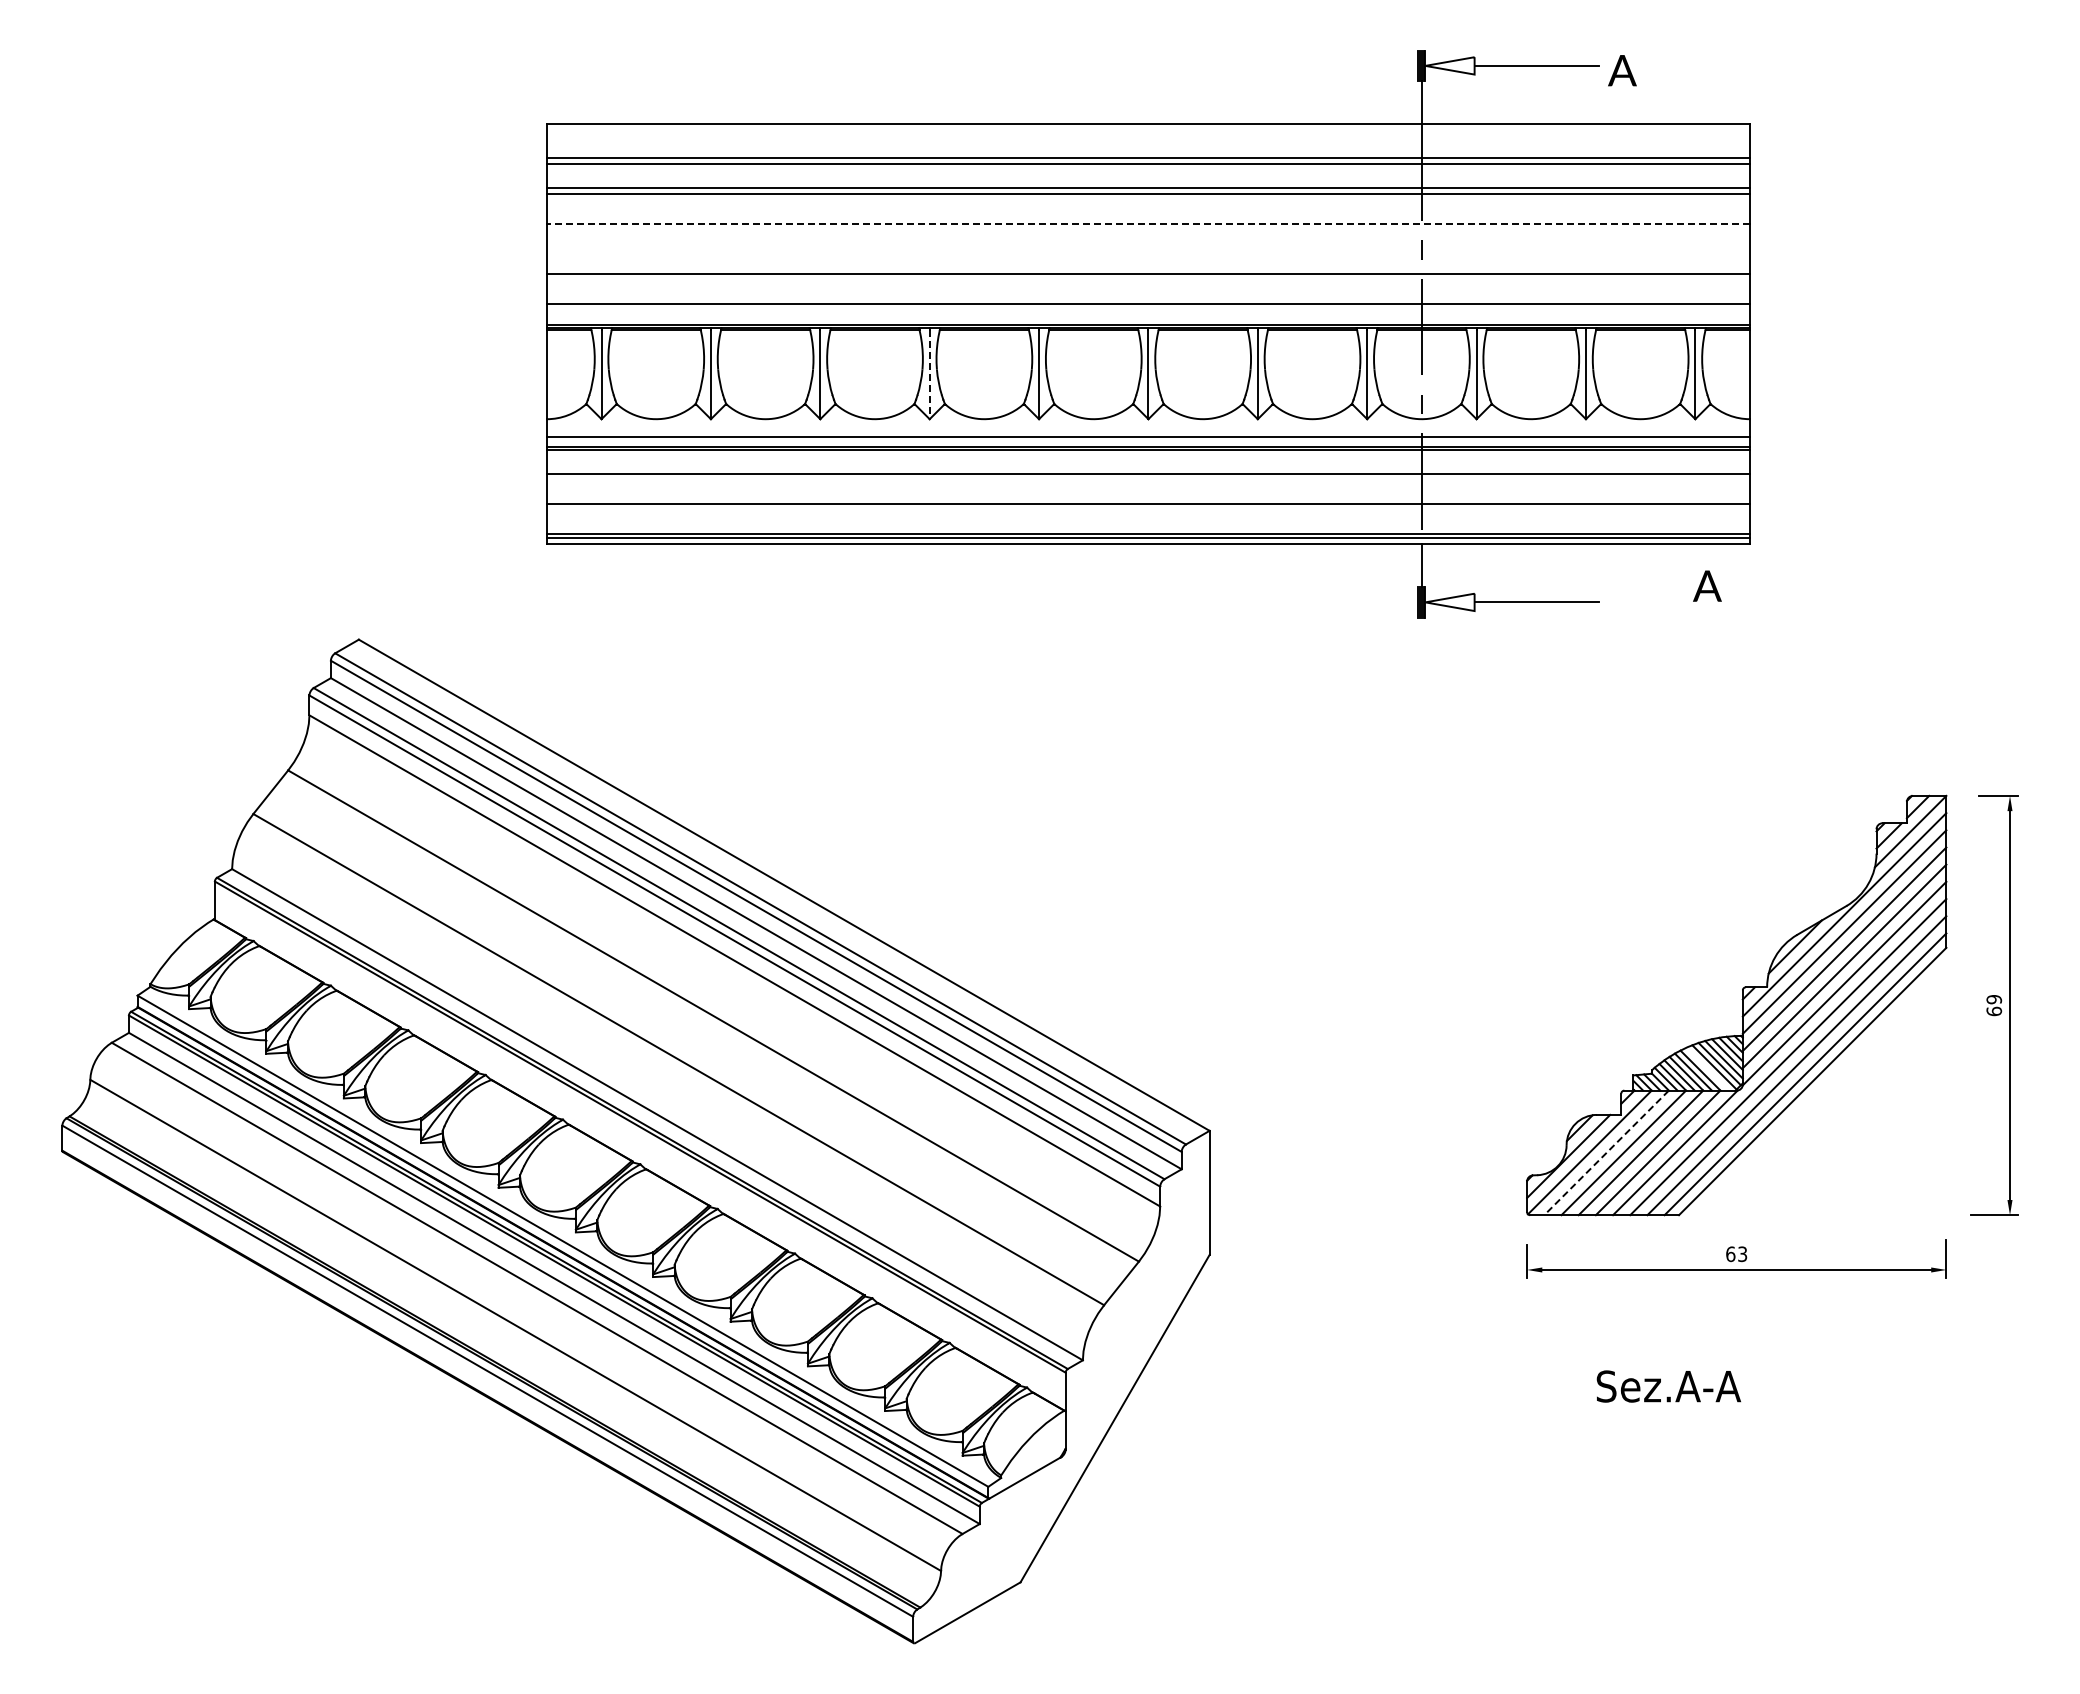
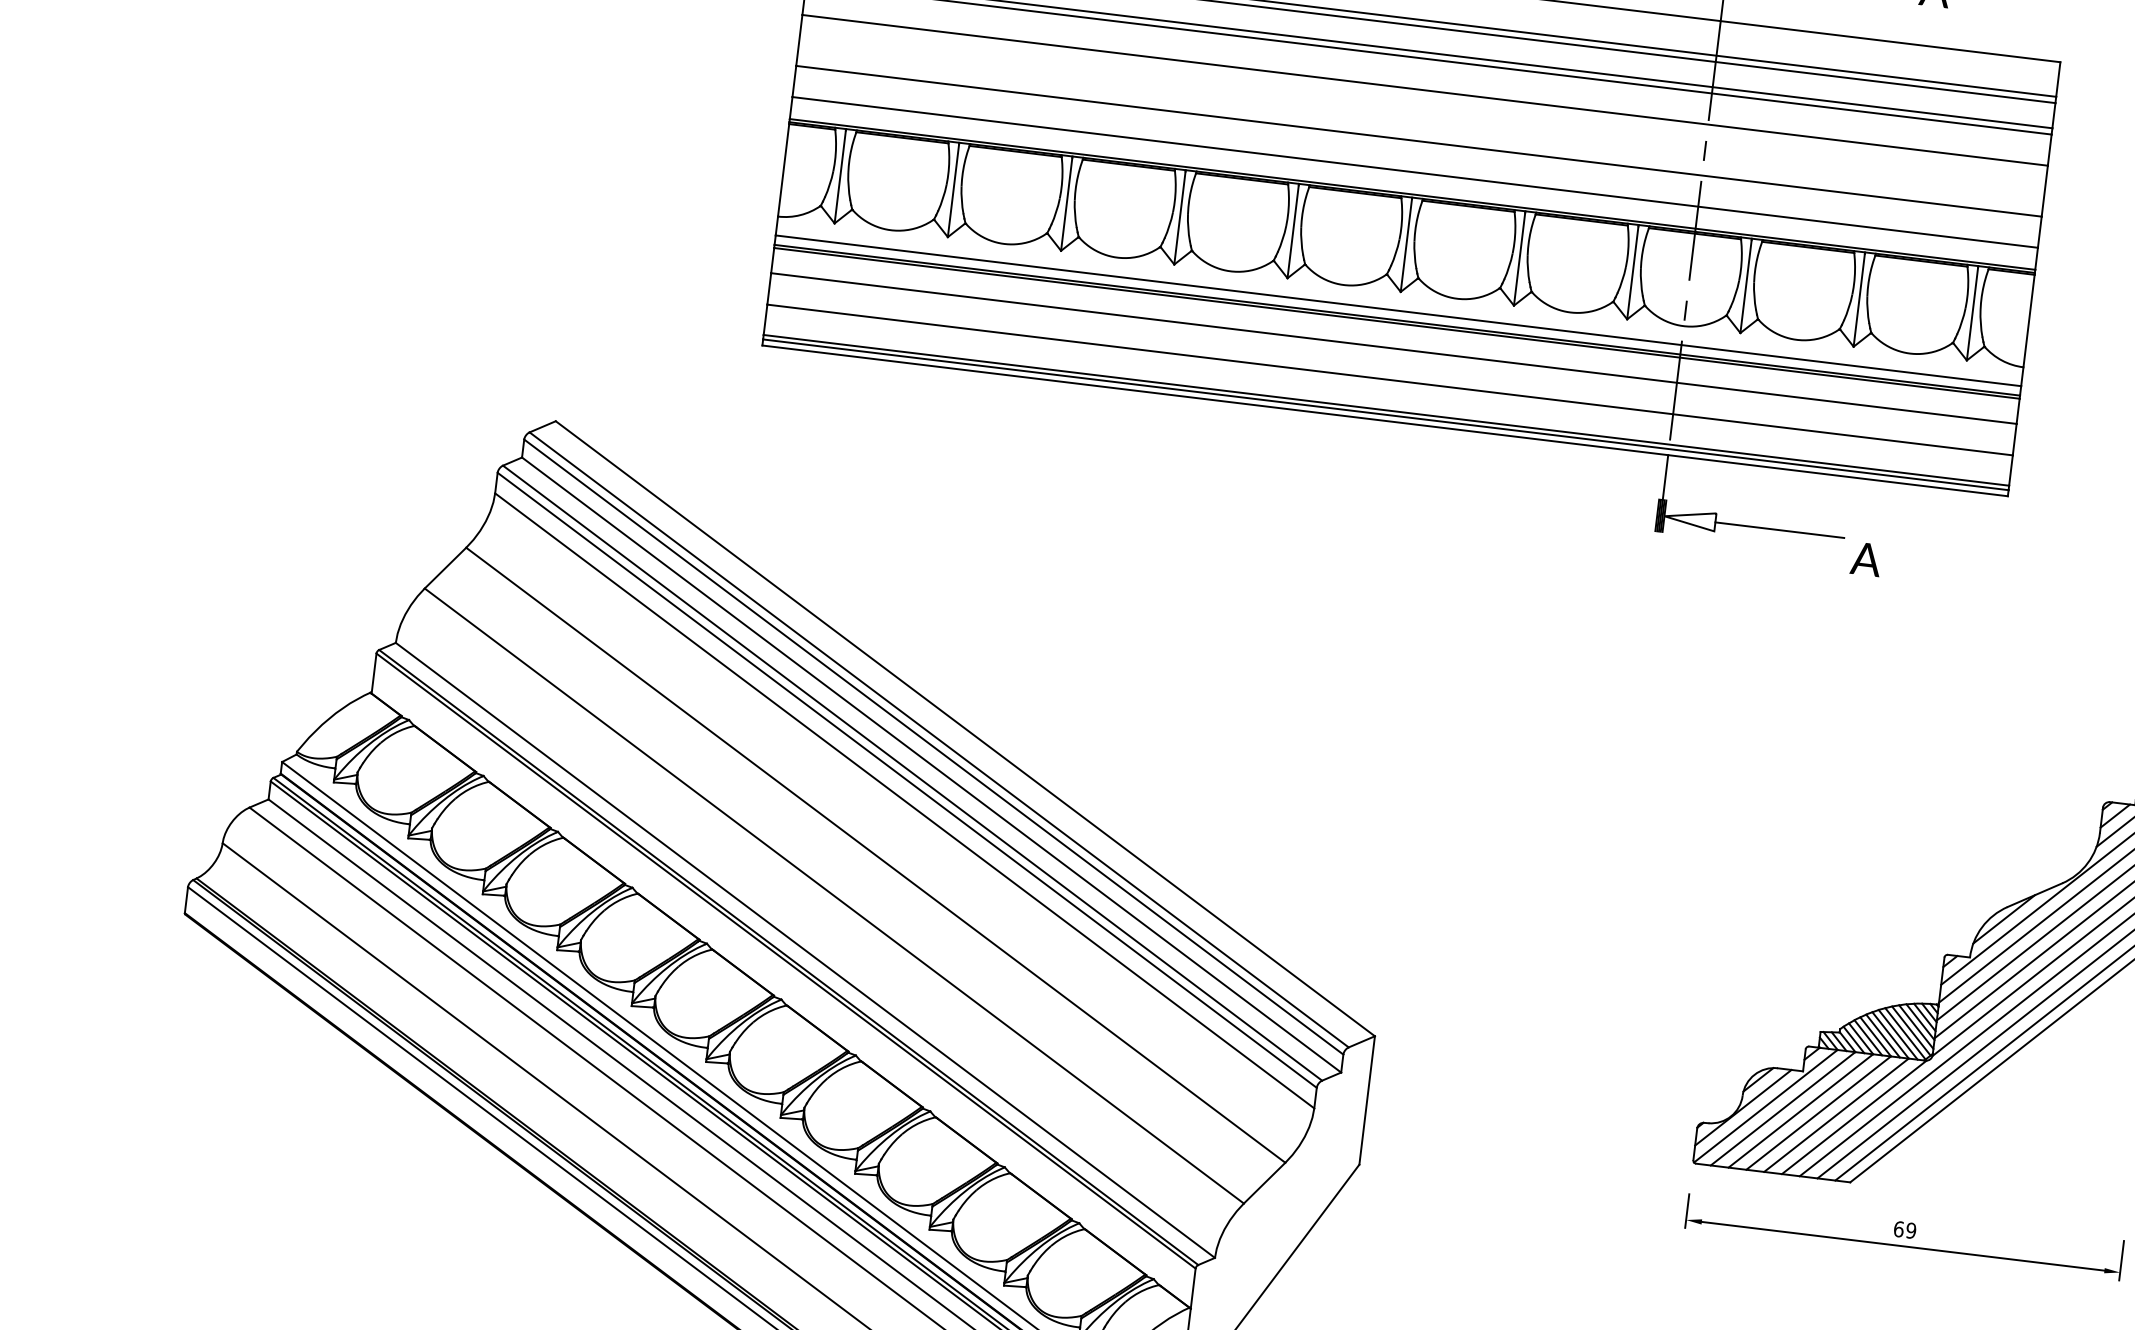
line: (1148, 224) -> (1425, 90), dashed -> solid
line: (929, 374) -> (1179, 218), dashed -> solid
text: (1707, 585) -> (1866, 558), moved
line: (1707, 1068) -> (1898, 1034), added
line: (1606, 1153) -> (1782, 1109), dashed -> solid
text: (1742, 1253) -> (1911, 1229), 63 -> 69

